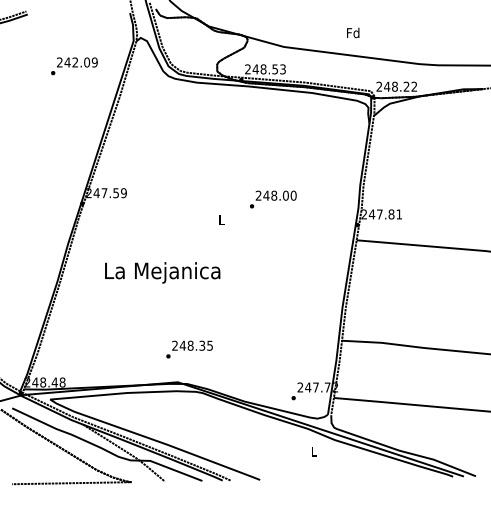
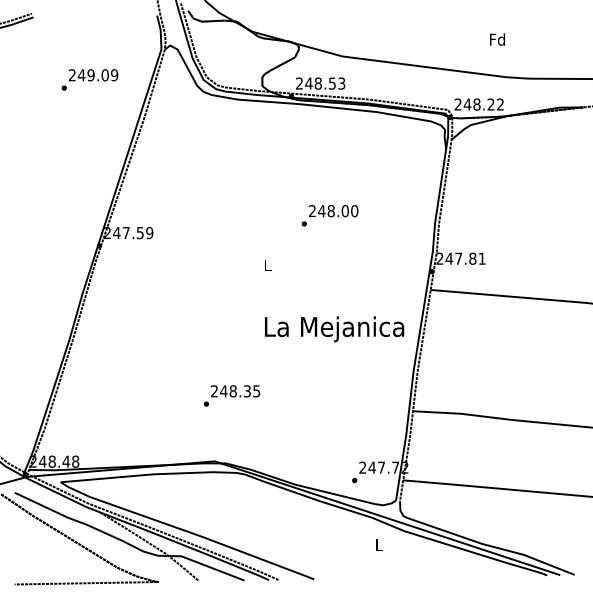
text: (353, 32) -> (497, 39), moved
text: (74, 62) -> (90, 75), 242.09 -> 249.09
text: (272, 199) -> (329, 215), moved
text: (162, 273) -> (334, 329), moved
text: (189, 349) -> (231, 395), moved

